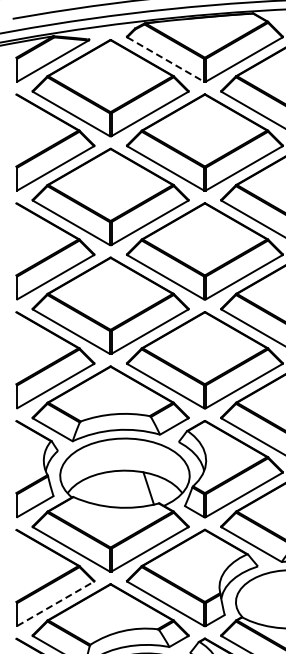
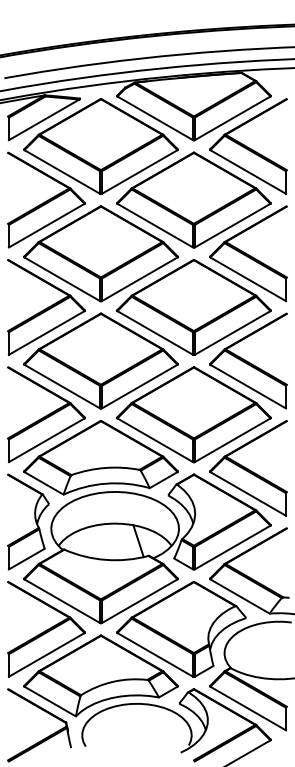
line: (165, 59) -> (155, 118), dashed -> solid
line: (55, 603) -> (46, 654), dashed -> solid

